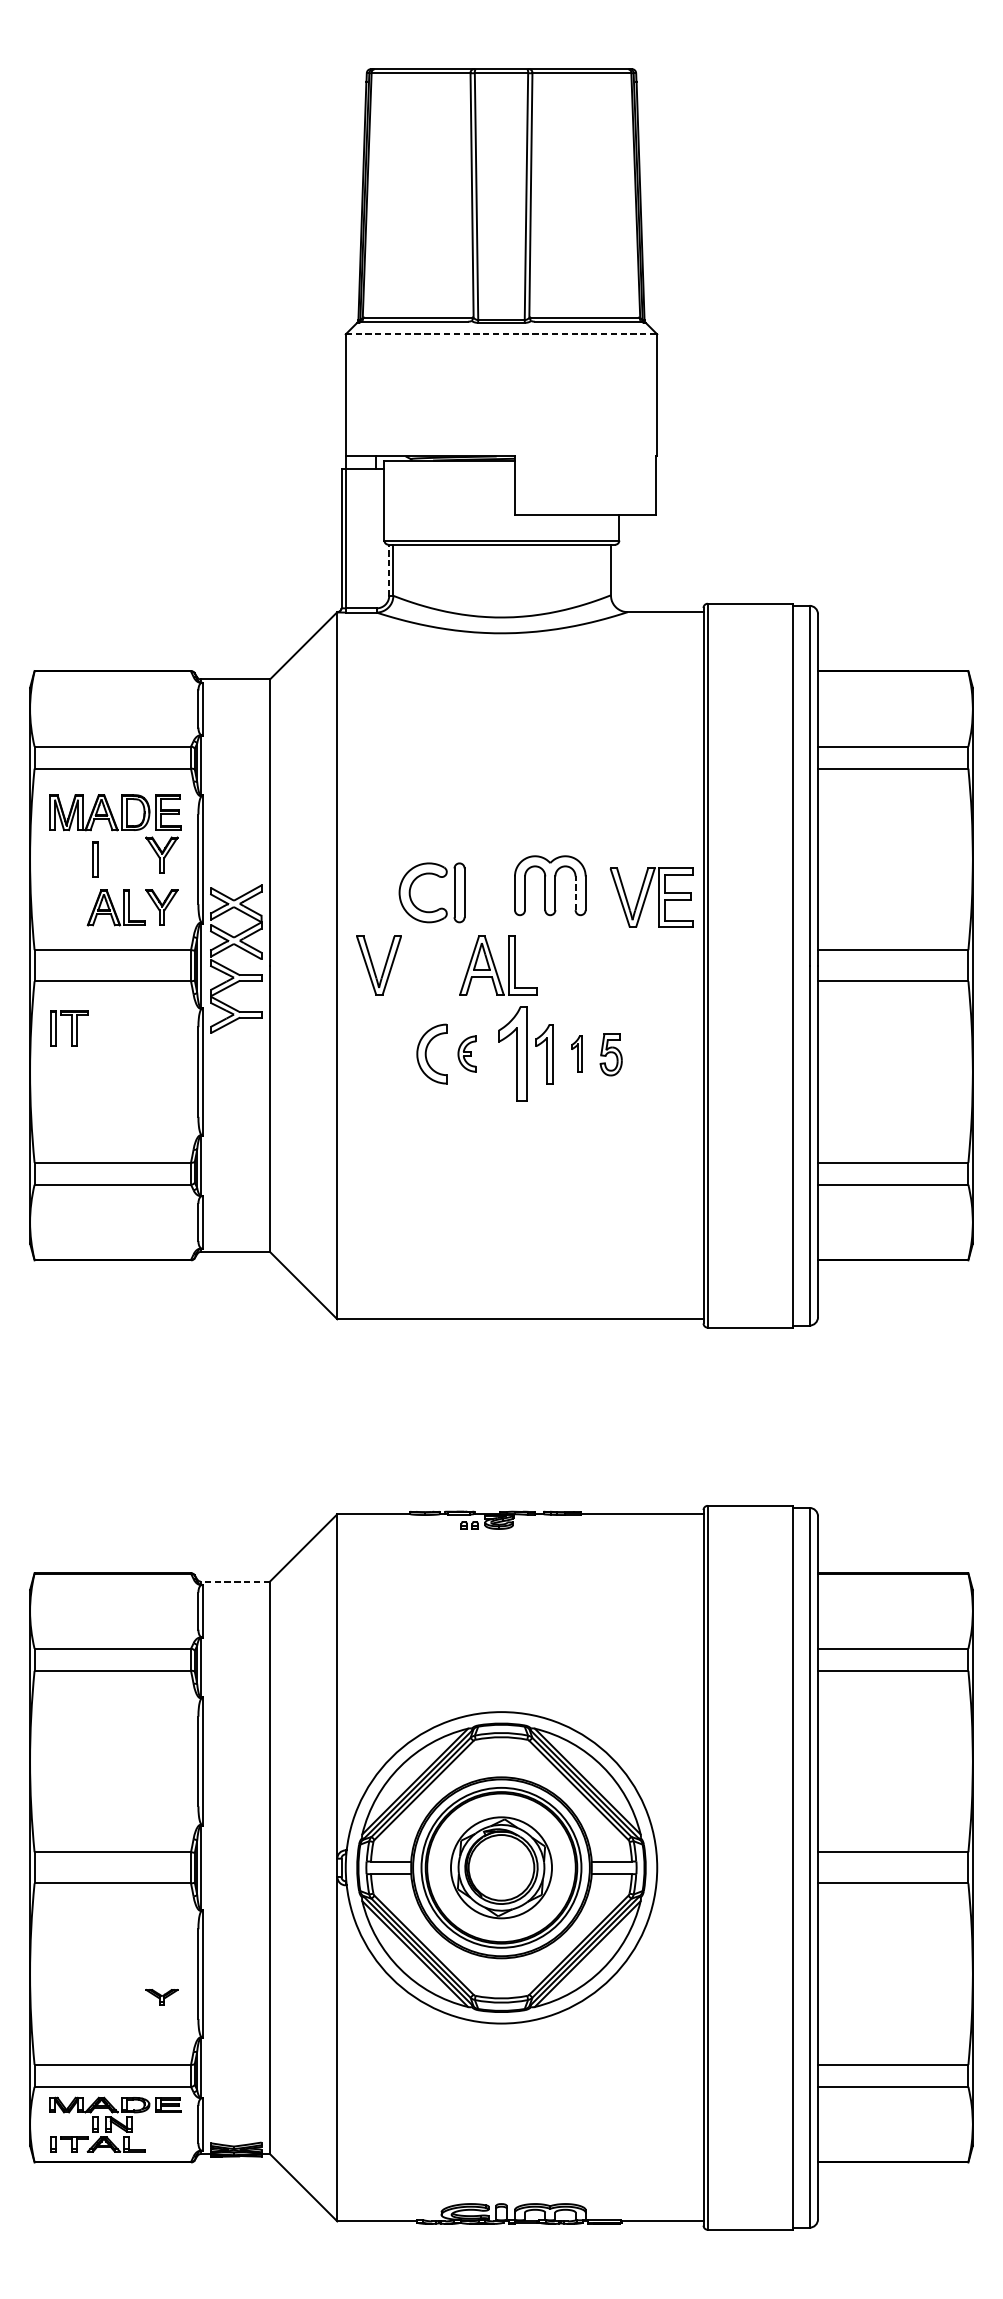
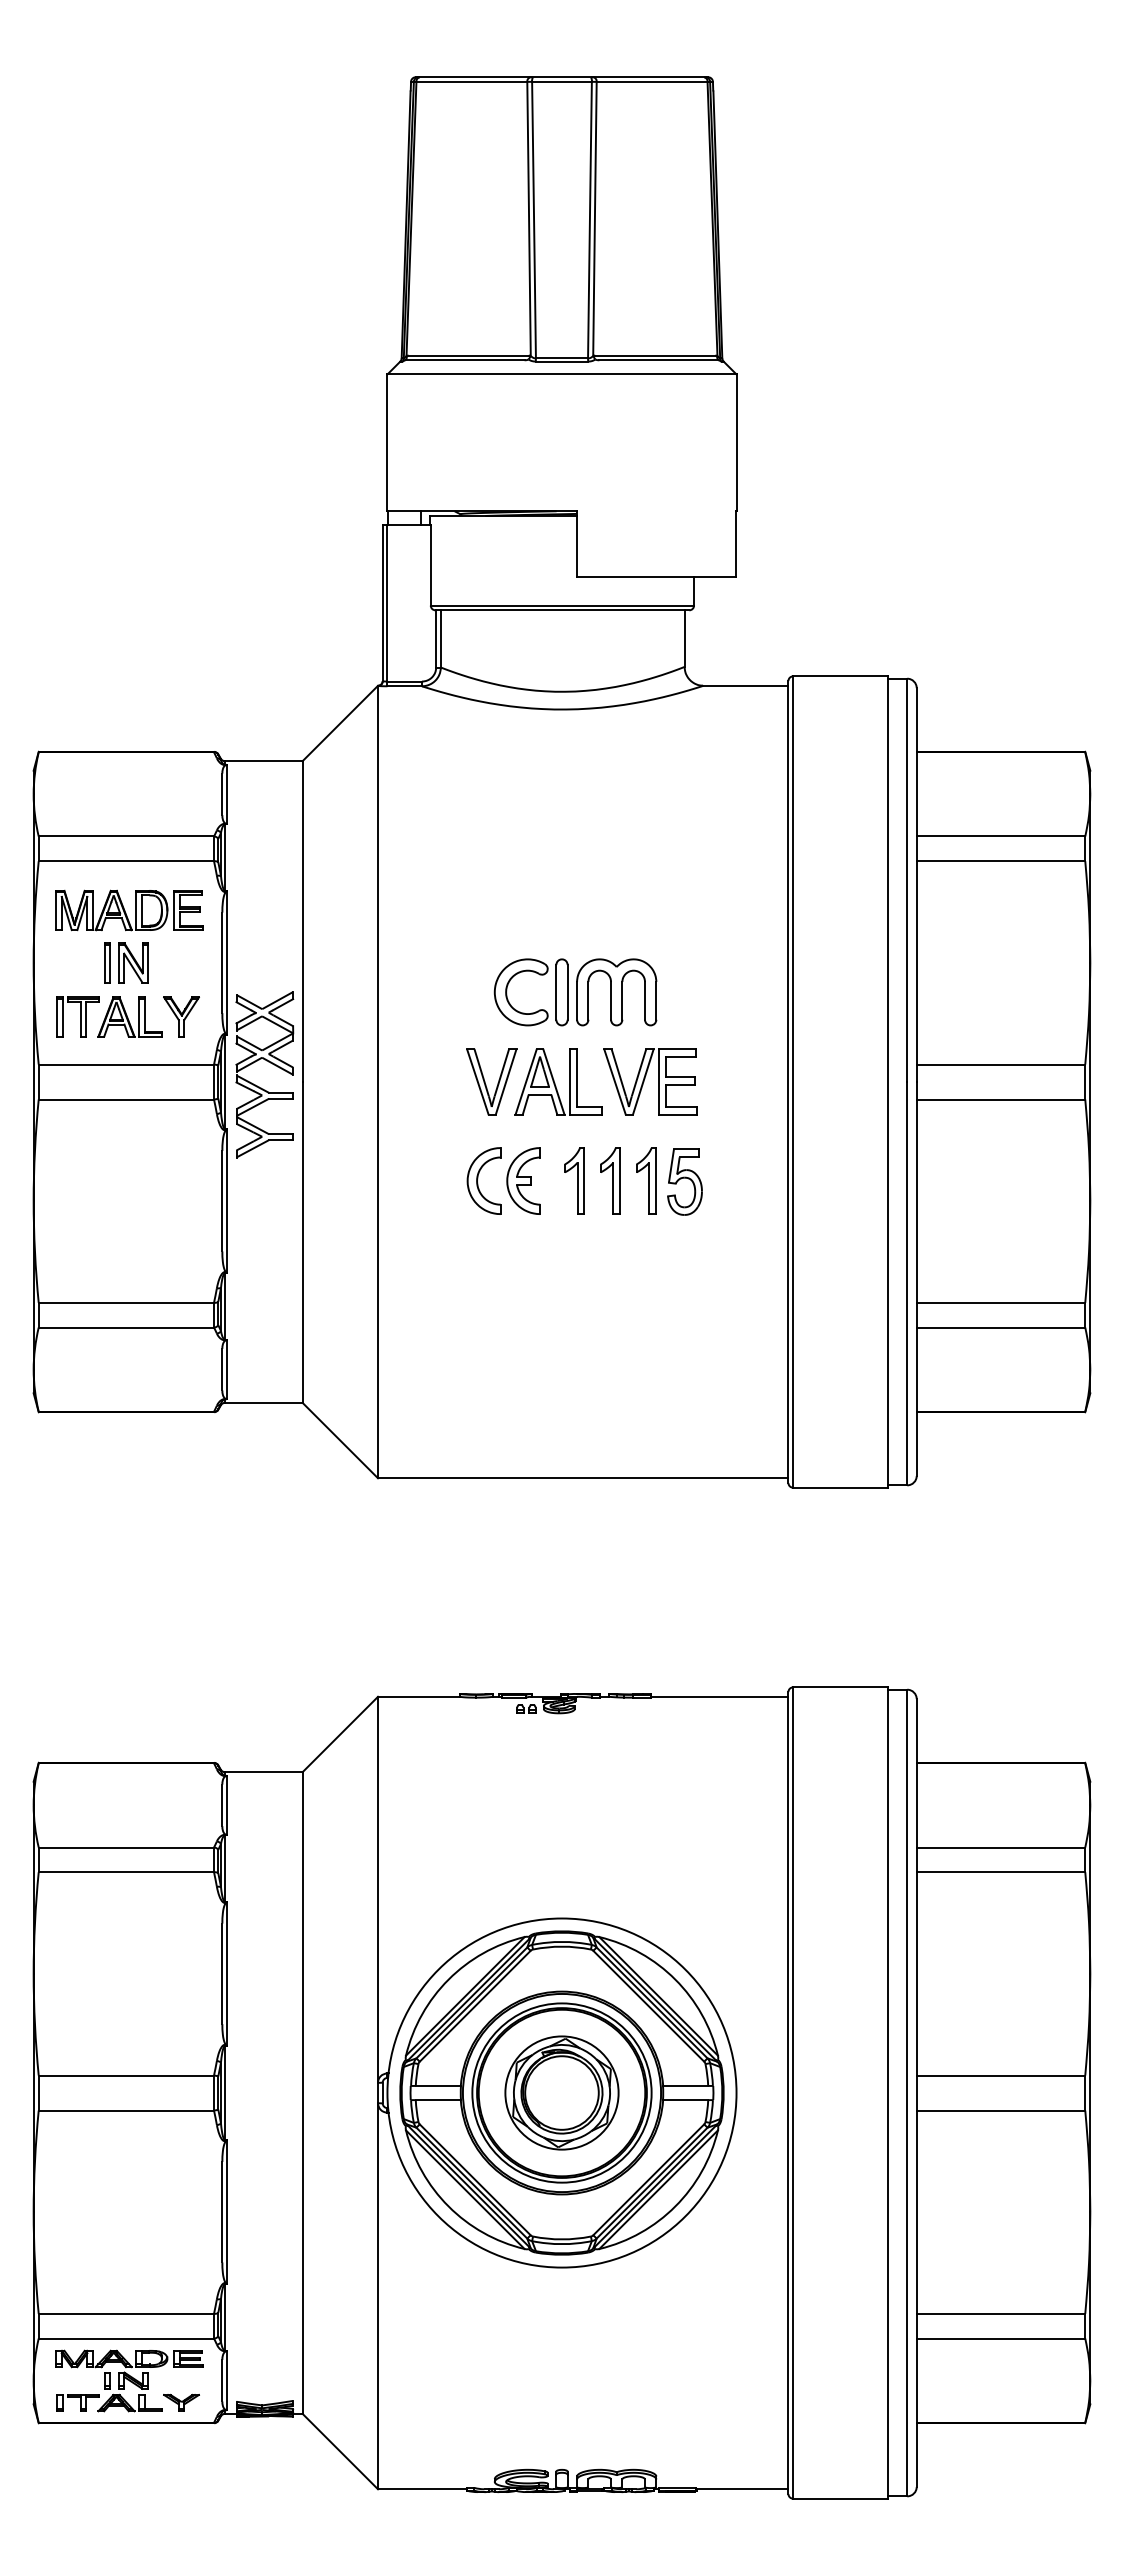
line: (501, 334) -> (562, 374), dashed -> solid
line: (389, 569) -> (436, 638), dashed -> solid
part: (161, 854) -> (181, 957), removed
part: (119, 859) -> (133, 962), added
part: (439, 877) -> (539, 975), moved
line: (576, 892) -> (645, 1000), dashed -> solid
part: (651, 897) -> (650, 1081), moved
part: (378, 965) -> (491, 1081), moved
part: (69, 1027) -> (77, 1016), moved
part: (467, 1053) -> (523, 1180), size x1.67
part: (512, 1053) -> (574, 1180), size x0.62
part: (576, 1053) -> (646, 1180), size x1.67
part: (610, 1054) -> (684, 1181), size x1.43
line: (235, 1581) -> (263, 1772), dashed -> solid
part: (161, 1996) -> (181, 2402), moved

